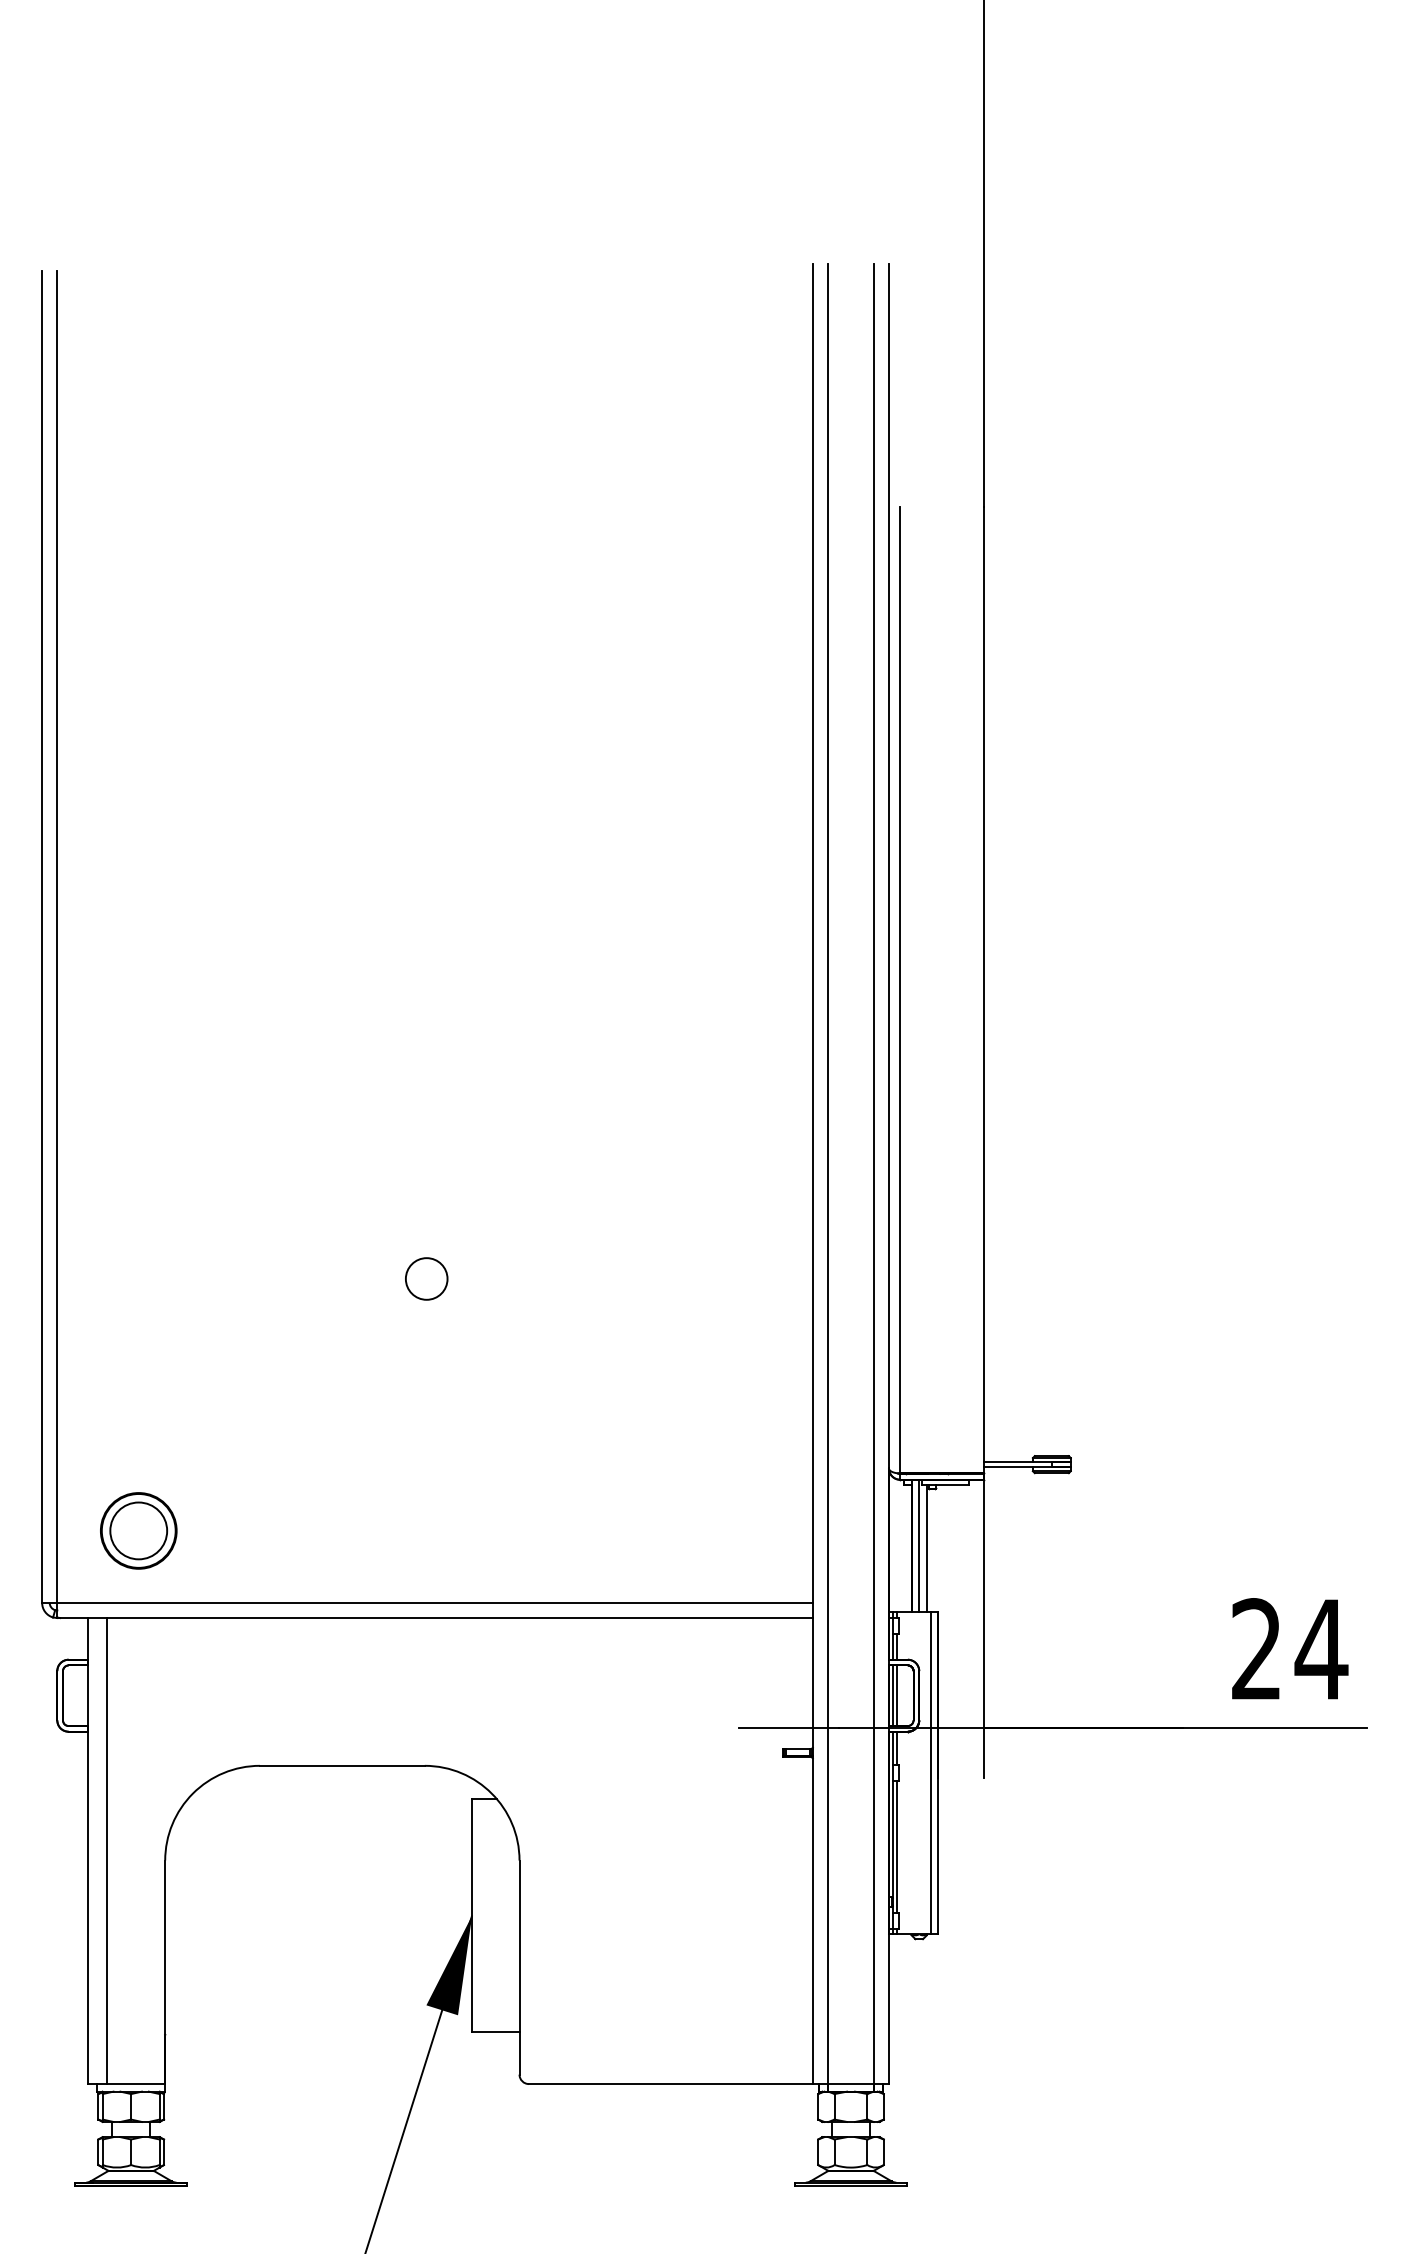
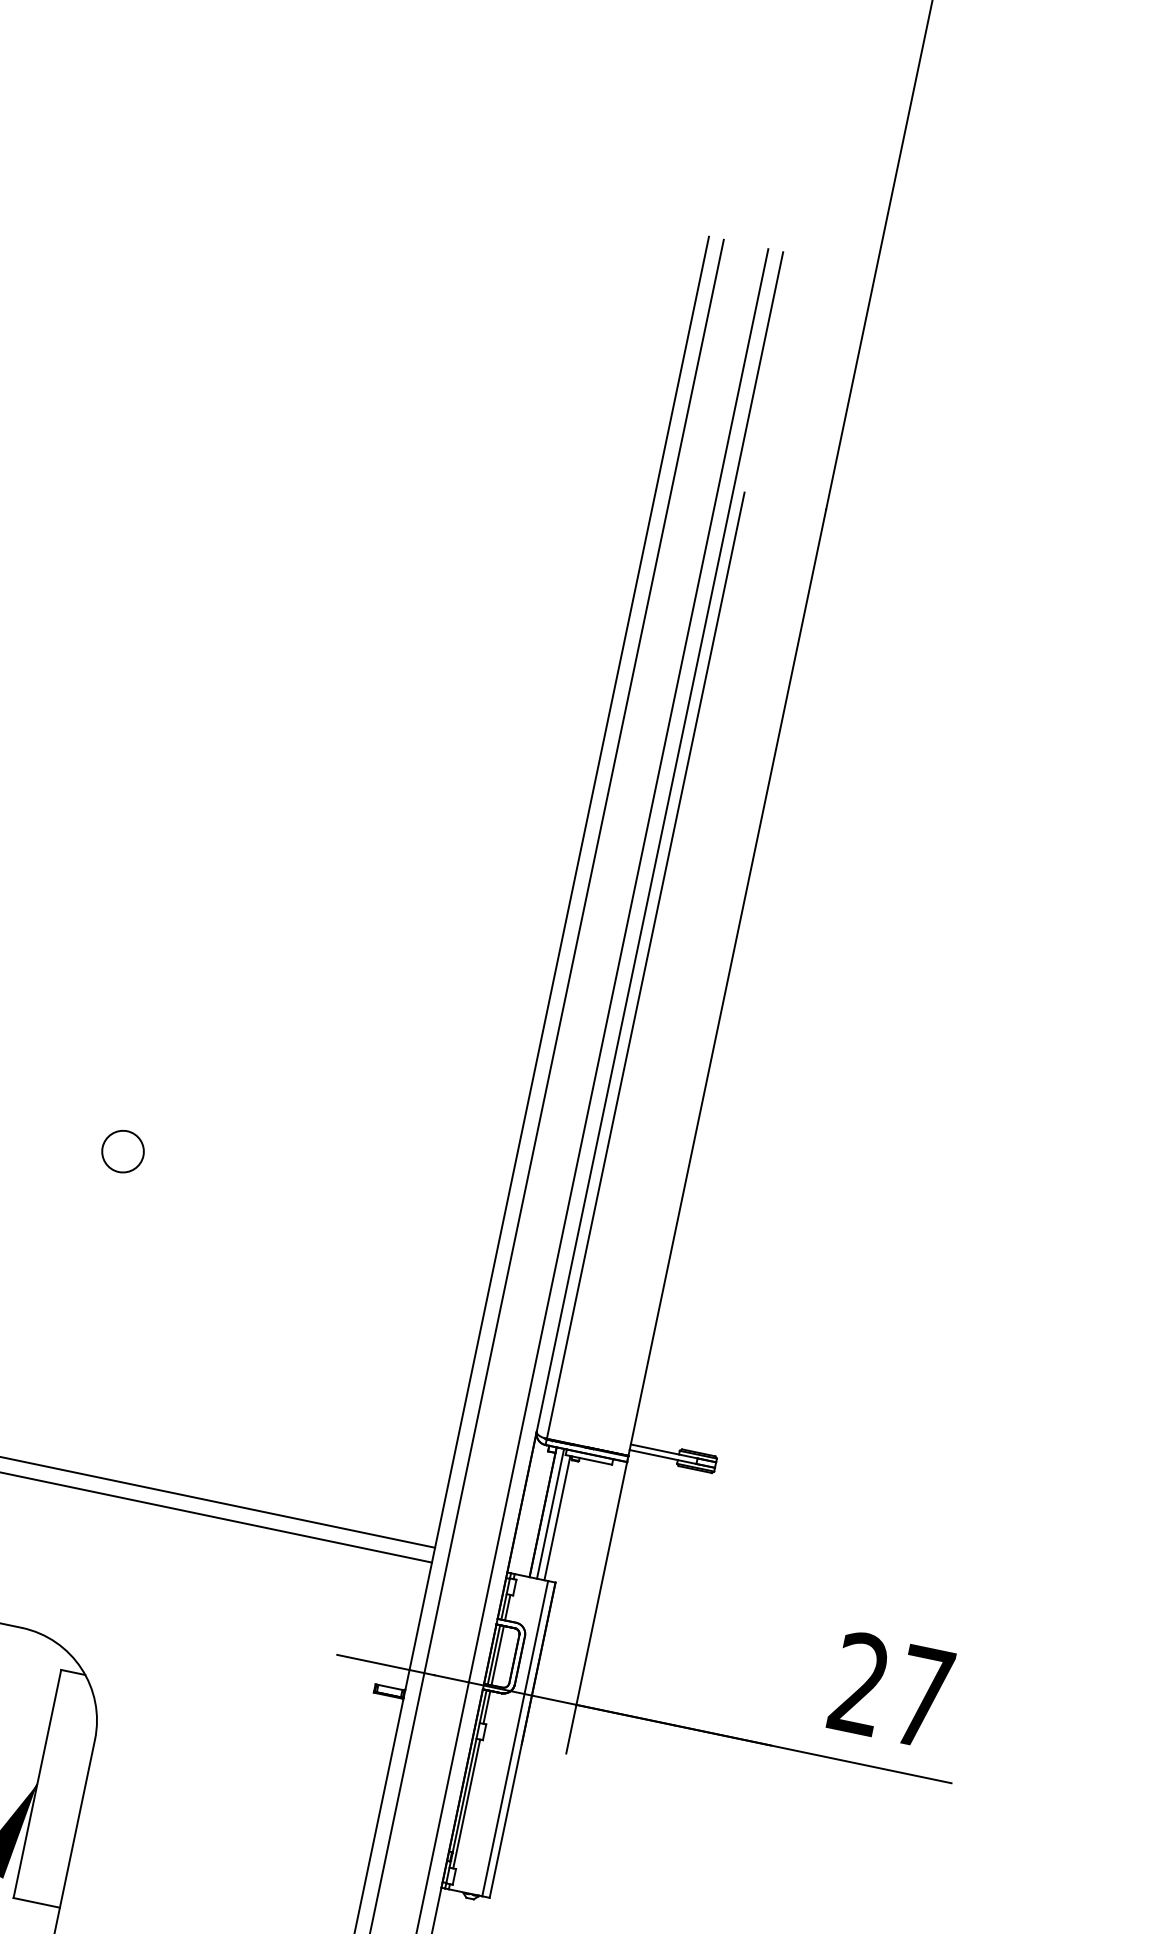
text: (1321, 1649) -> (923, 1697), 24 -> 27

